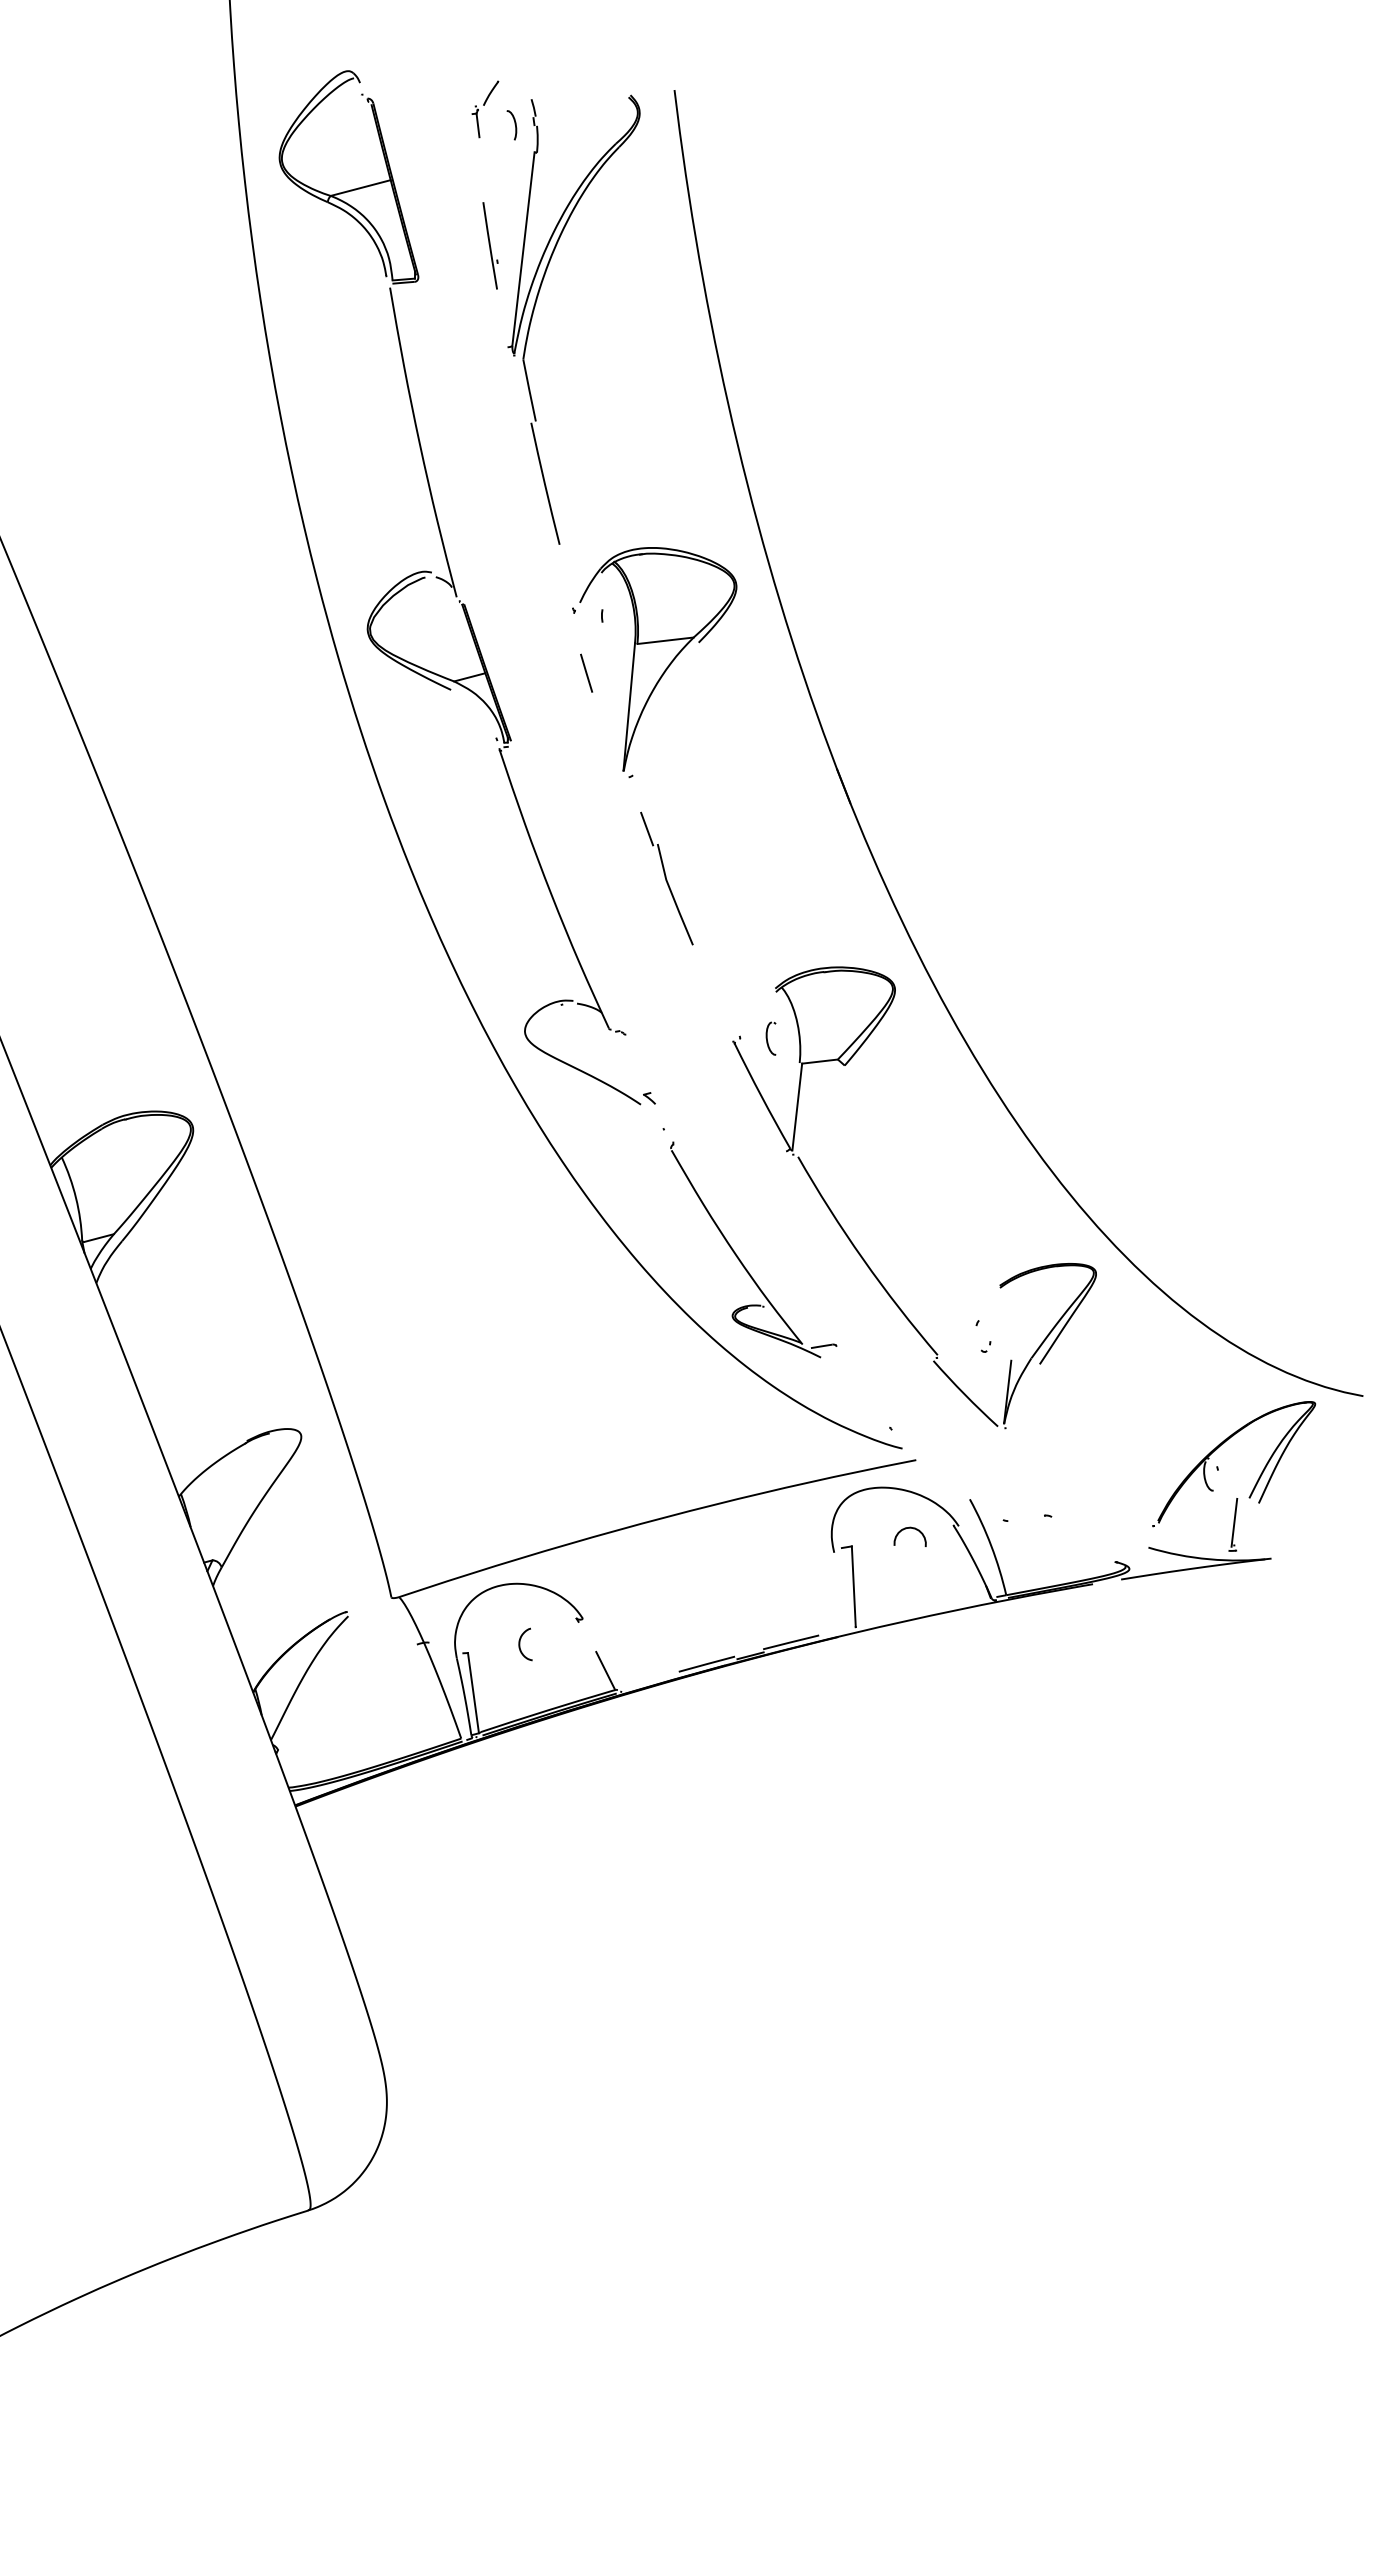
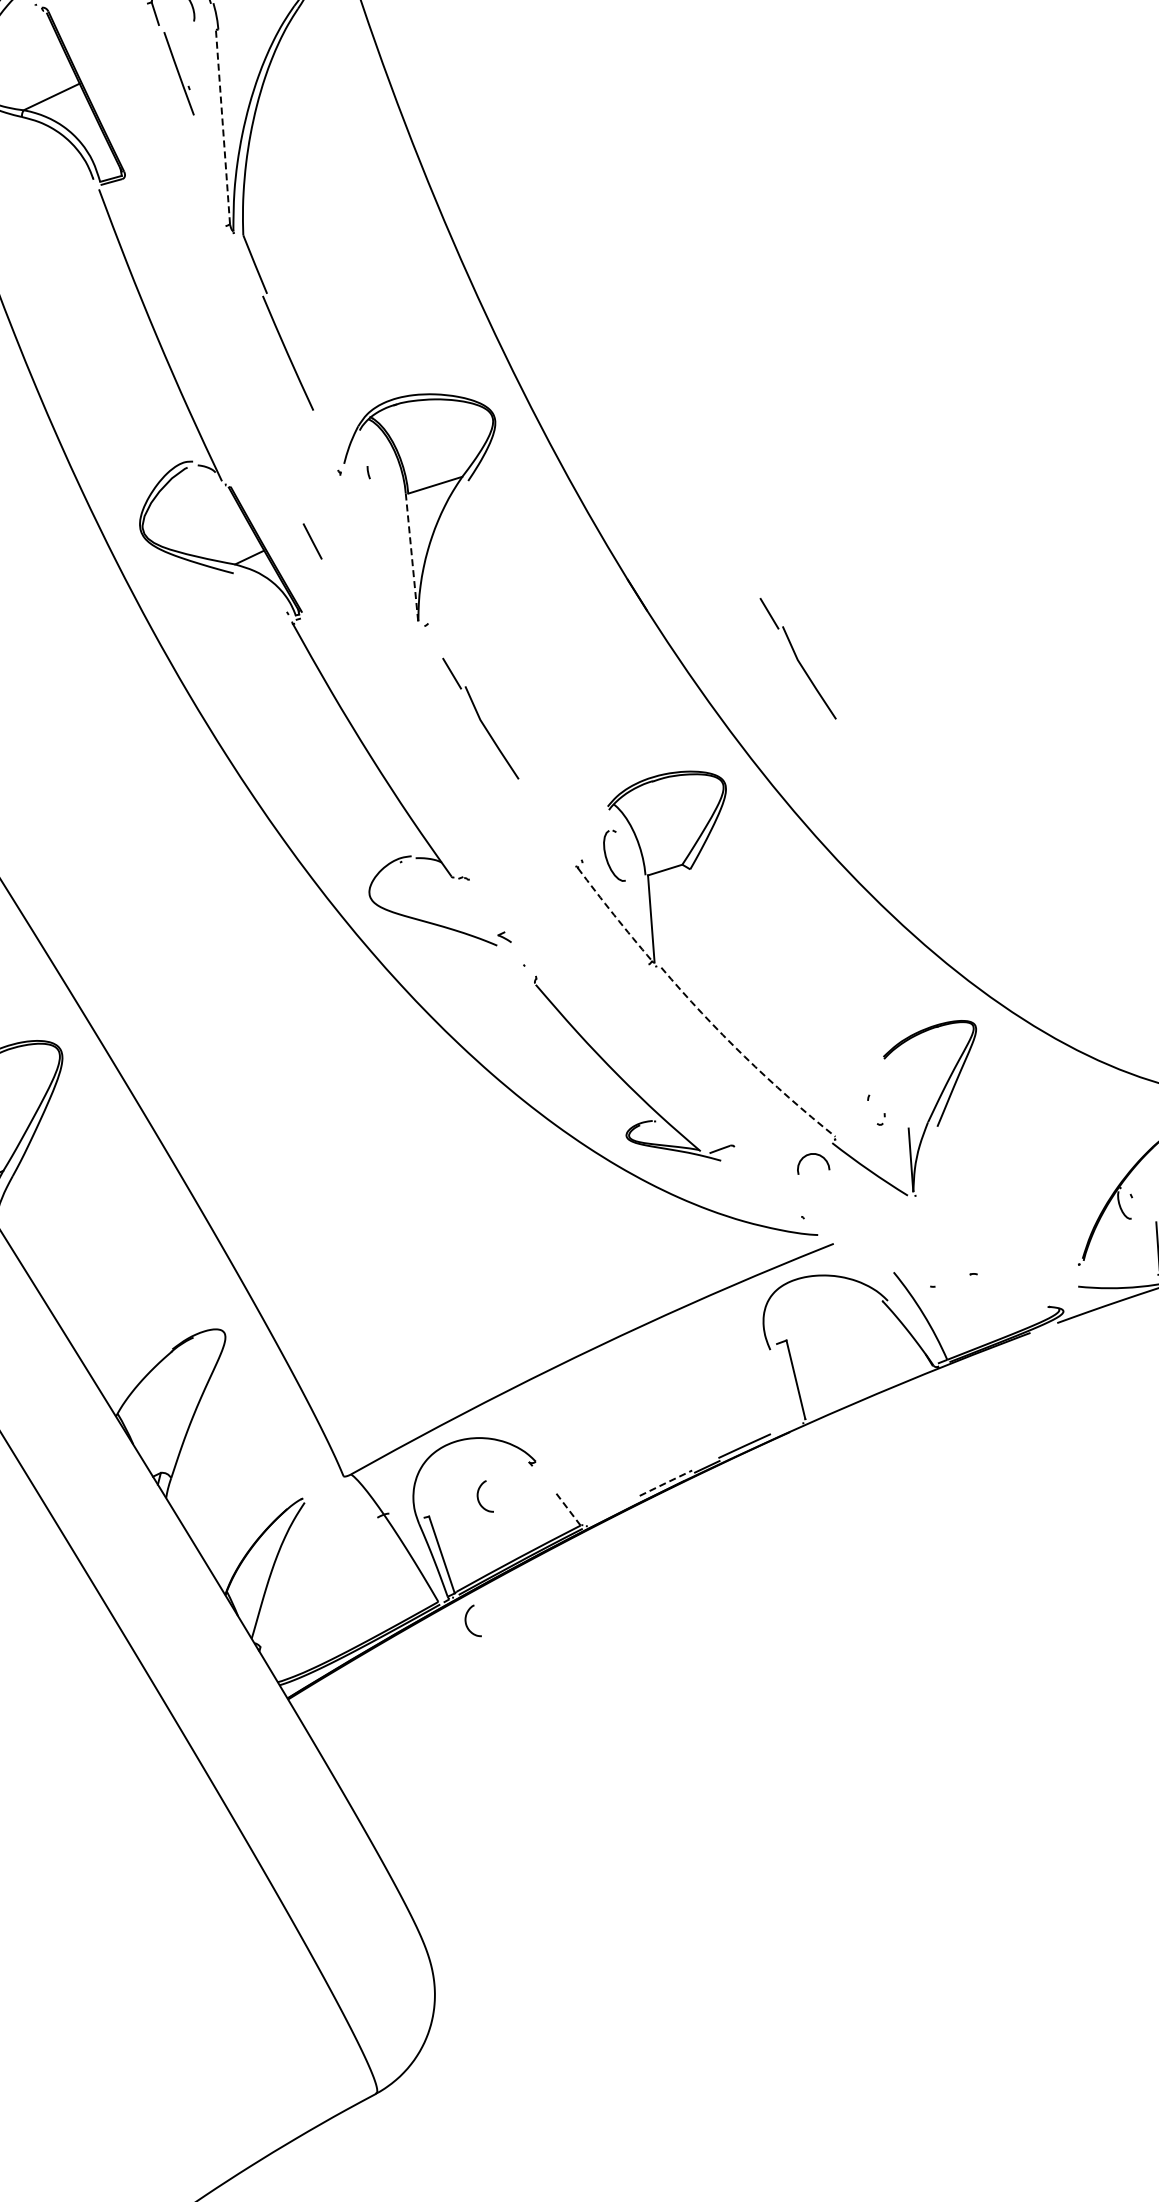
part: (490, 245) -> (179, 73), moved
line: (523, 249) -> (223, 127), solid -> dashed
line: (586, 672) -> (312, 540), moved
line: (629, 707) -> (412, 557), solid -> dashed
part: (989, 878) -> (797, 658), added
part: (770, 1038) -> (612, 856), size x1.6
arc: (761, 1096) -> (614, 915), solid -> dashed
arc: (863, 1259) -> (744, 1056), solid -> dashed
curve: (909, 1528) -> (810, 1155), moved
line: (706, 1664) -> (665, 1483), solid -> dashed
line: (605, 1670) -> (567, 1508), solid -> dashed
curve: (485, 1764) -> (467, 1622), added

